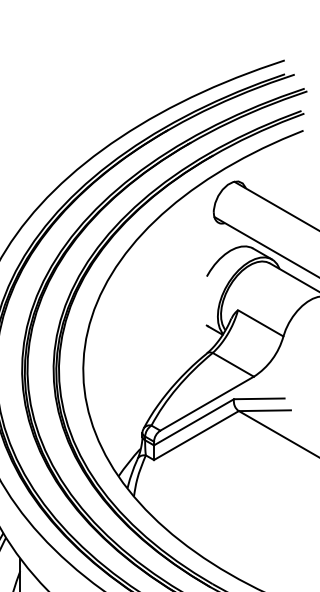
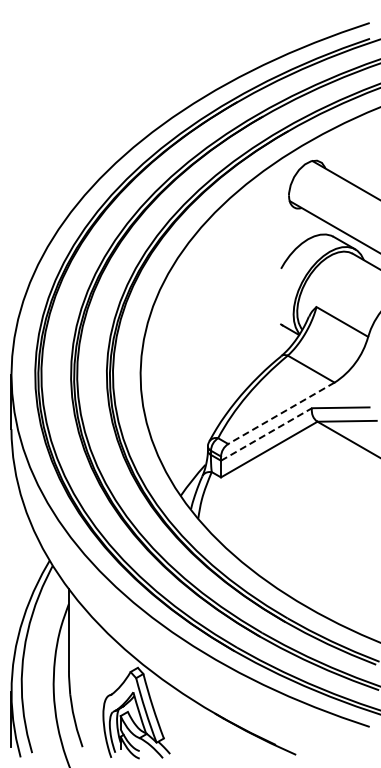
line: (206, 403) -> (280, 413), solid -> dashed
line: (194, 422) -> (266, 434), solid -> dashed

